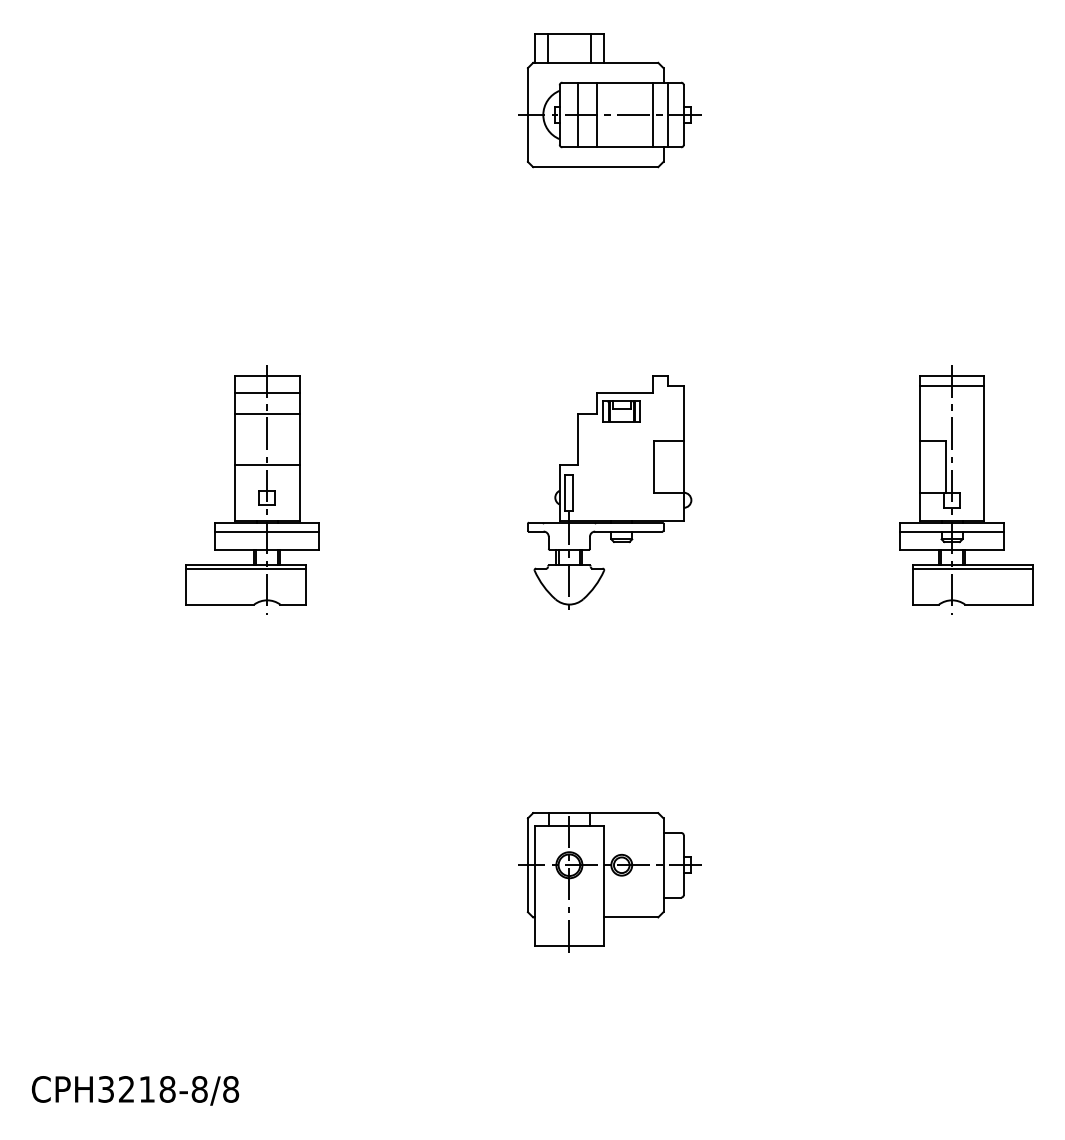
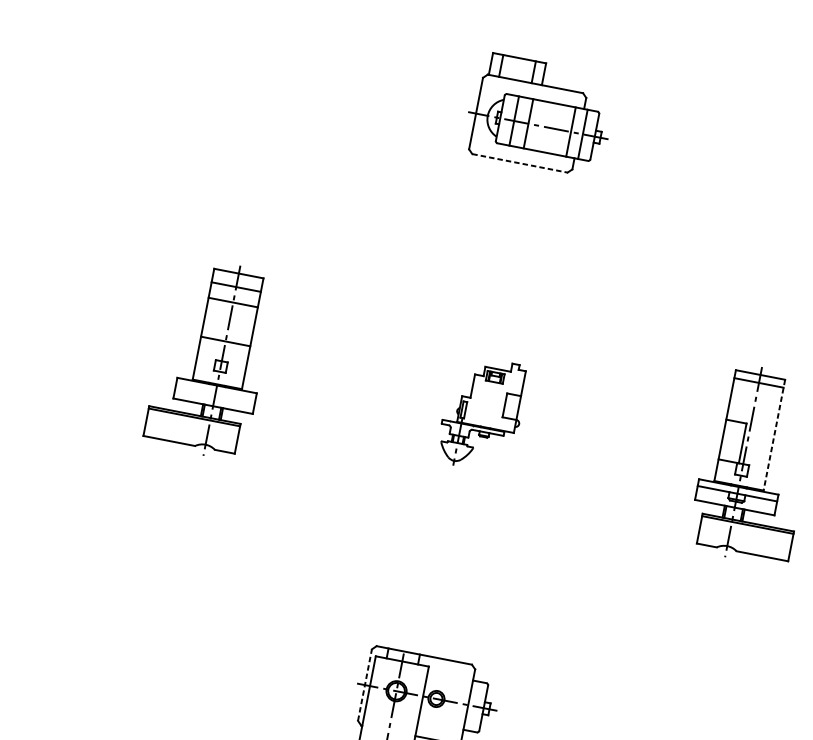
line: (595, 167) -> (519, 163), solid -> dashed
line: (984, 448) -> (774, 435), solid -> dashed
part: (609, 492) -> (482, 413), size x0.6
line: (267, 531) -> (216, 392), removed
line: (527, 865) -> (364, 685), solid -> dashed

